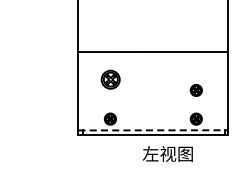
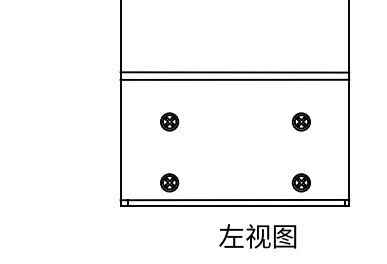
line: (152, 47) -> (234, 72), added
part: (109, 78) -> (168, 120), size x0.62
part: (195, 89) -> (300, 120), moved
line: (153, 130) -> (235, 200), dashed -> solid

